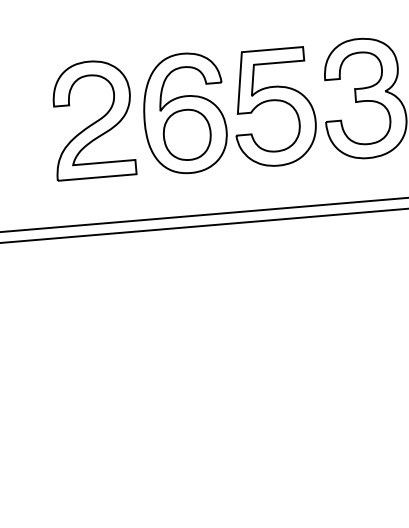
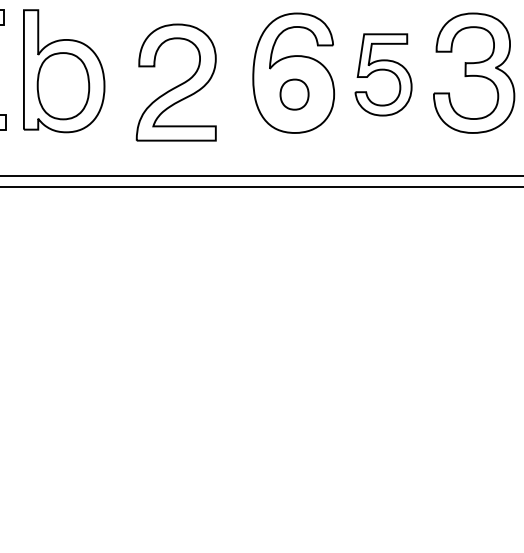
part: (274, 107) -> (383, 74), size x0.7
part: (91, 119) -> (175, 82), moved
part: (187, 134) -> (294, 94), size x0.6

